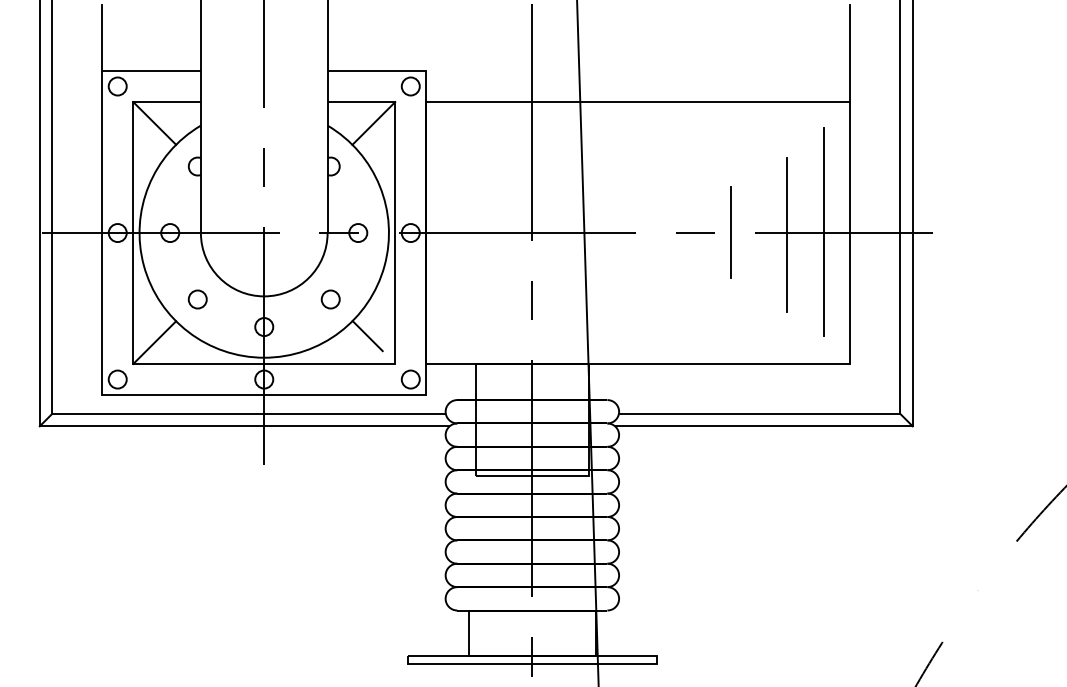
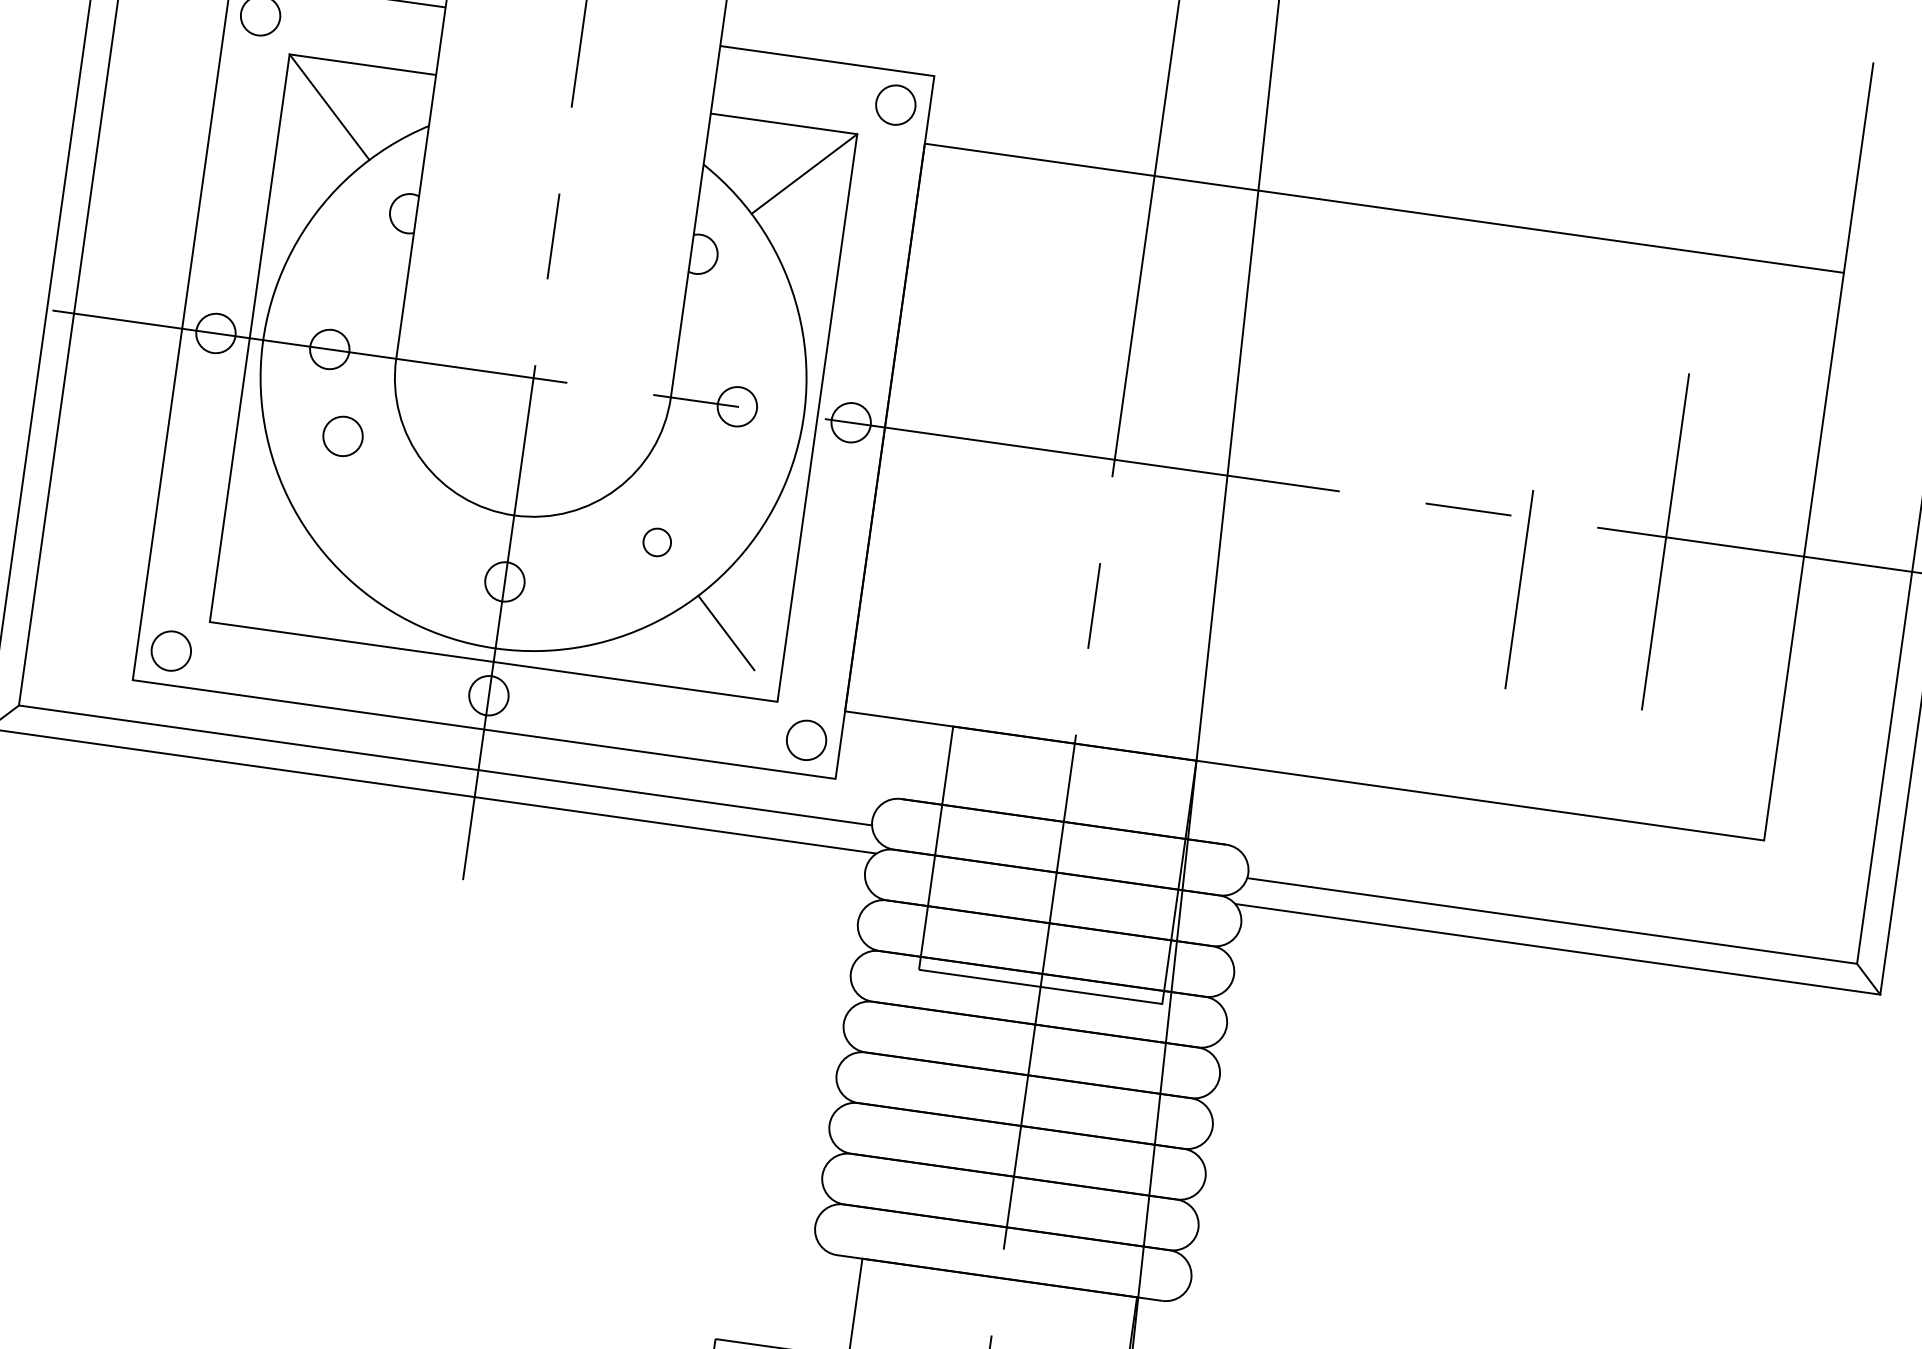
line: (824, 231) -> (1748, 545), removed
line: (730, 232) -> (1518, 590), moved
circle: (197, 299) -> (342, 436), moved
circle: (330, 299) -> (656, 542), size x0.7
line: (154, 342) -> (262, 581), removed

